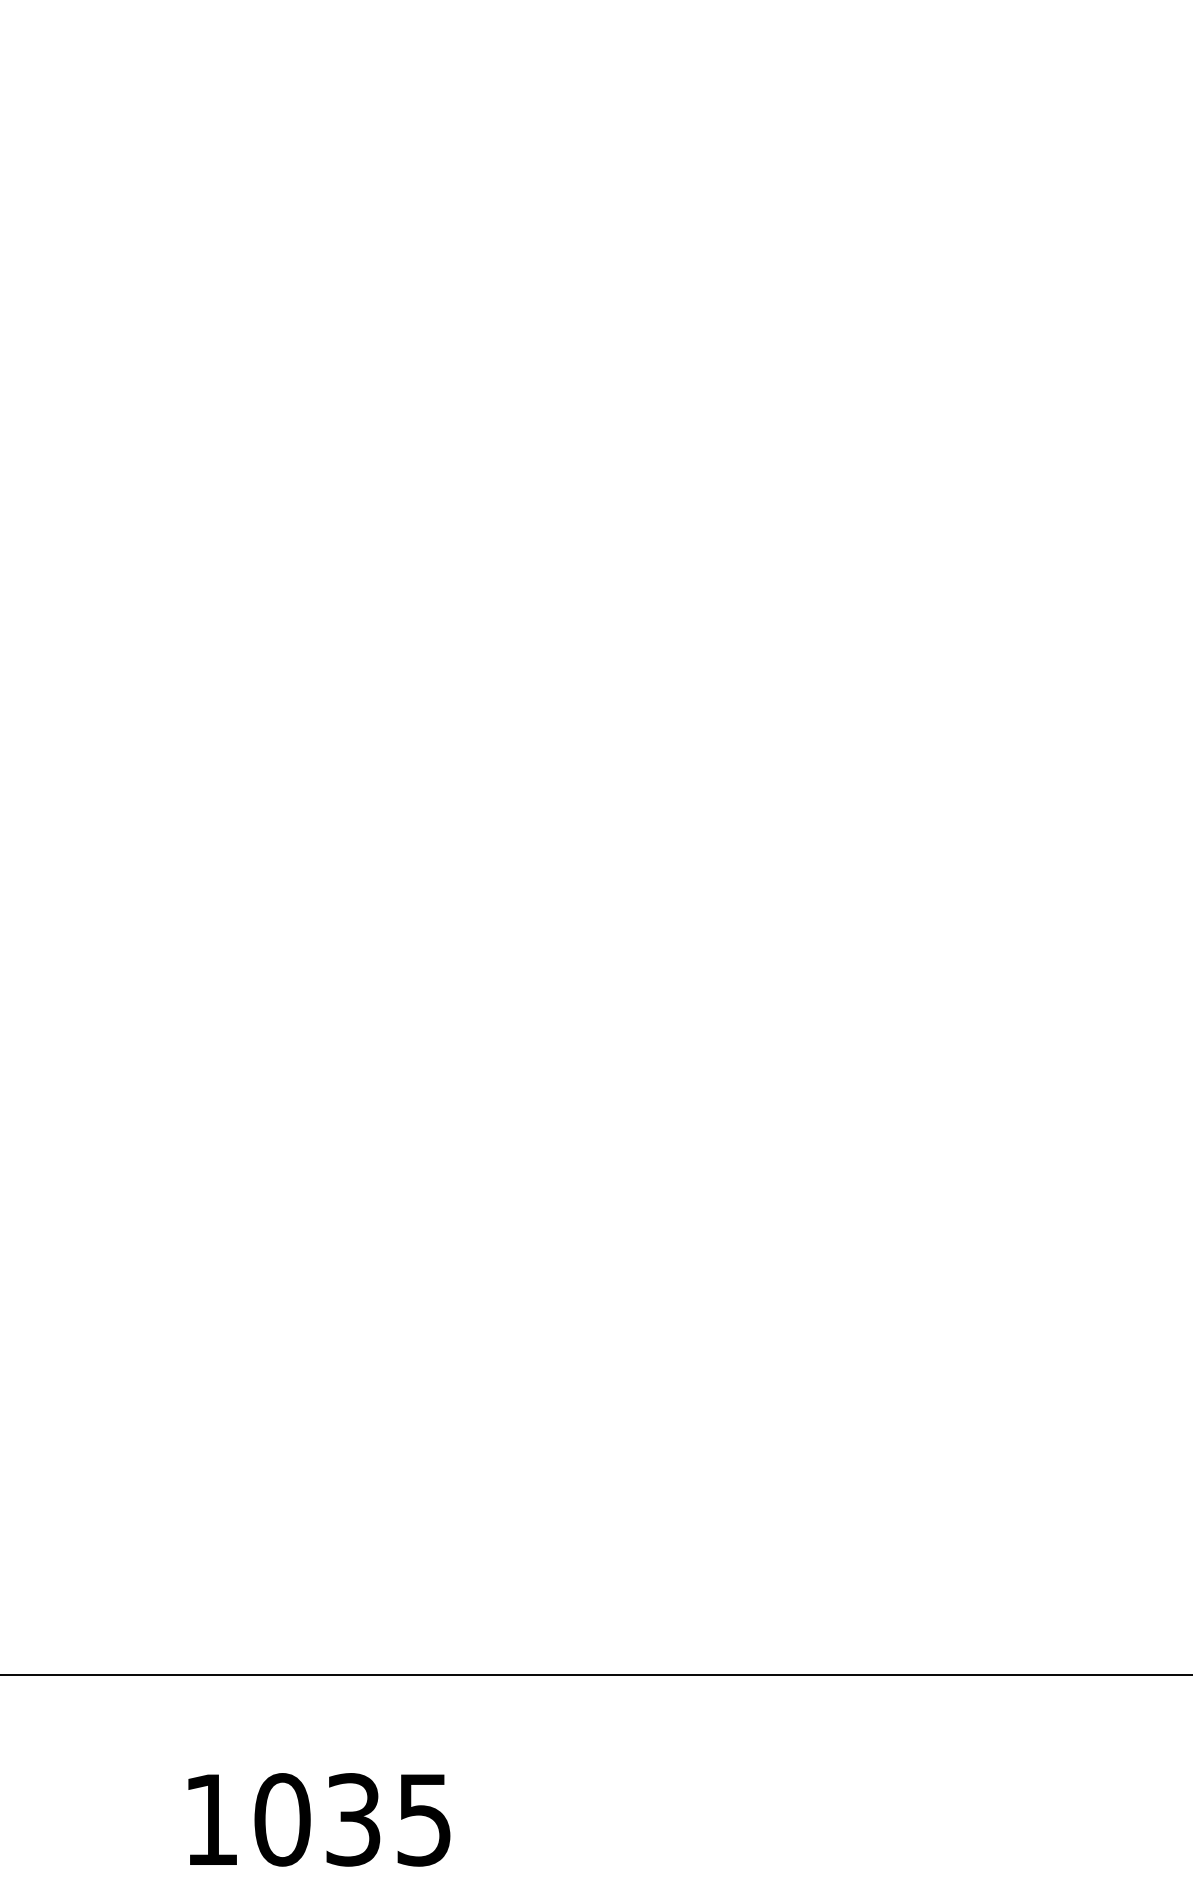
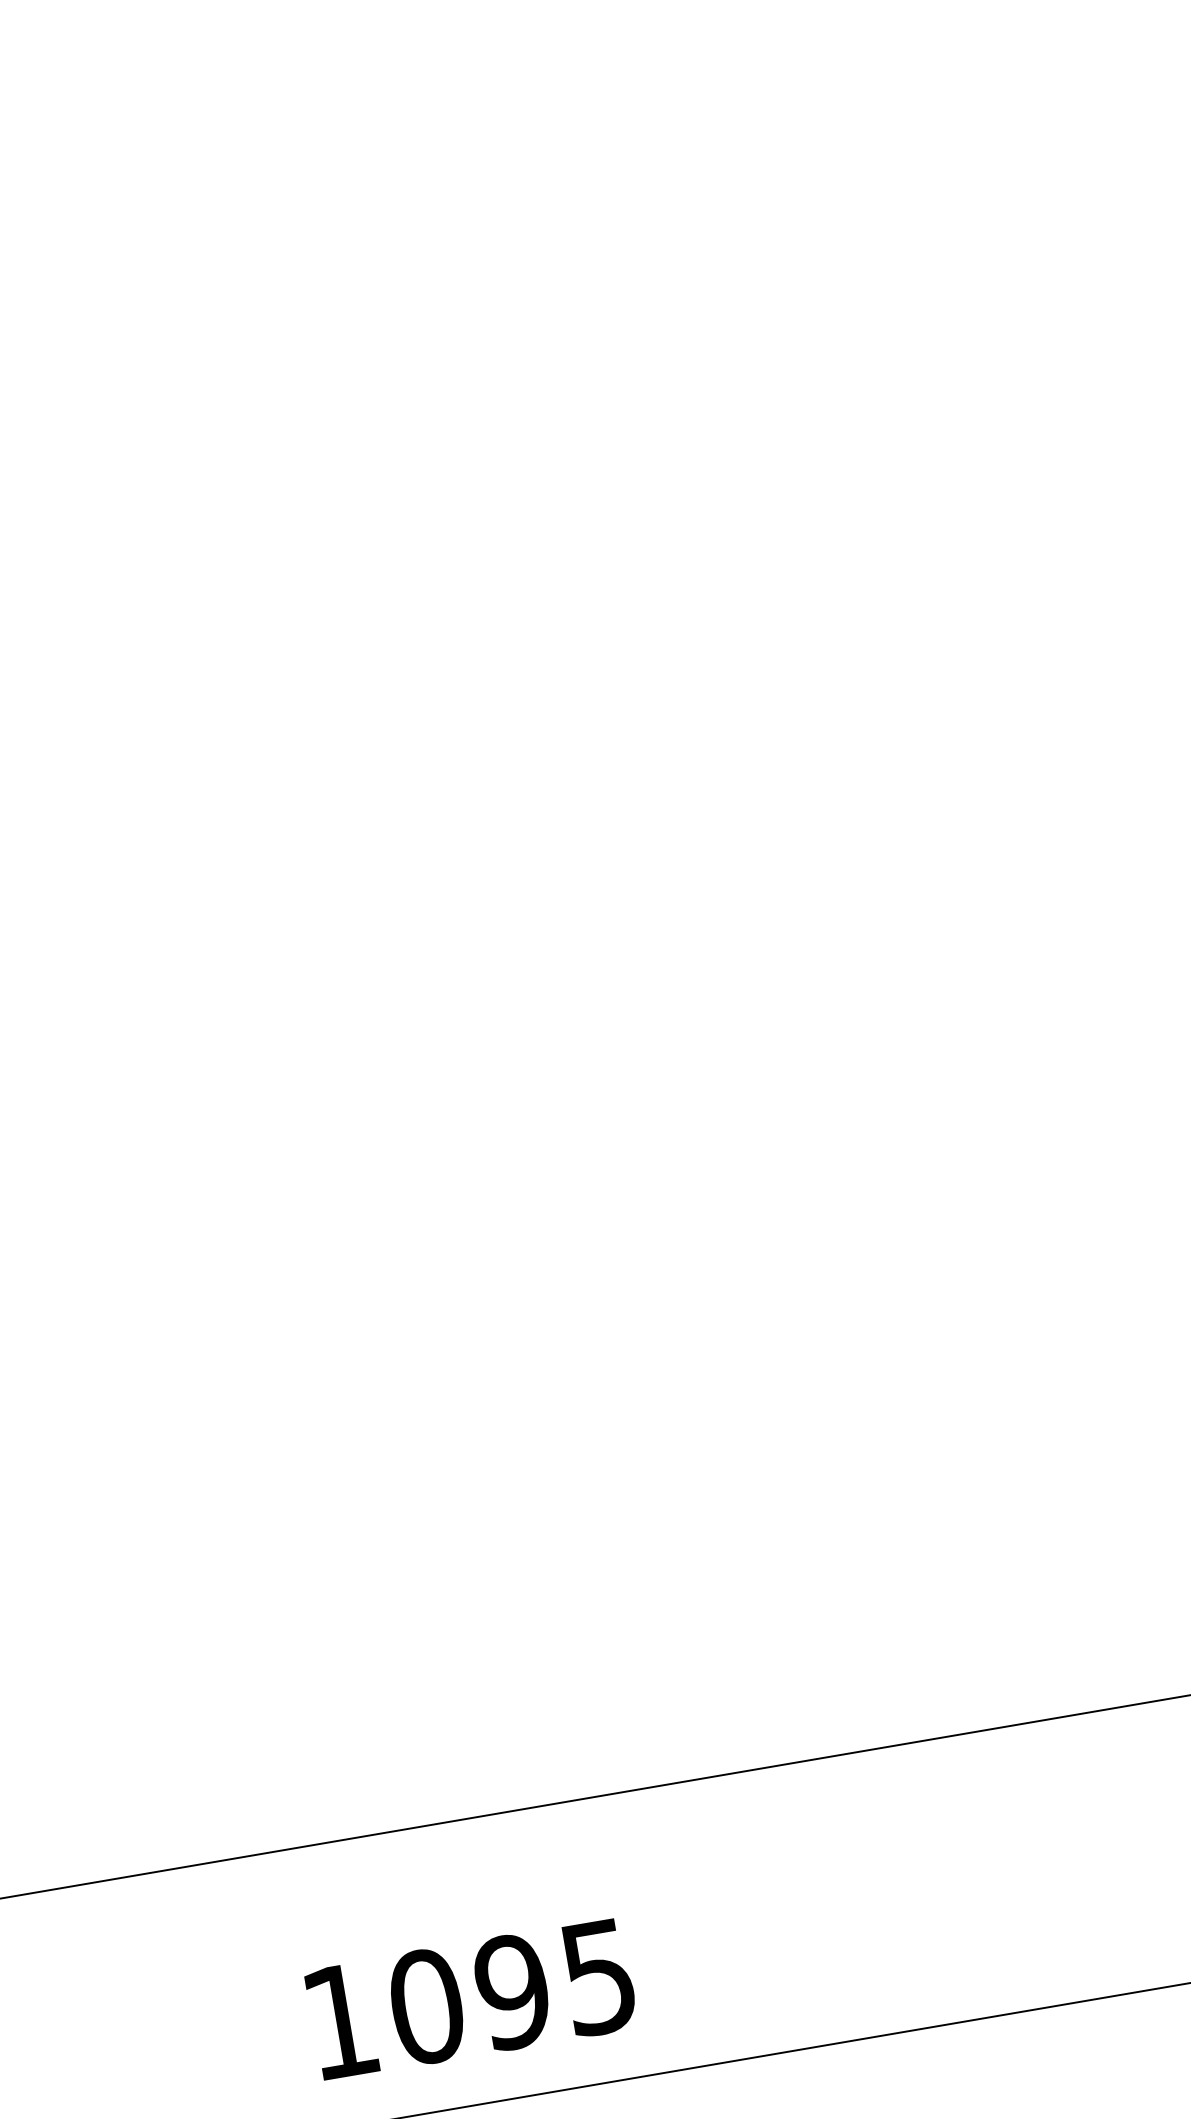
text: (353, 1819) -> (512, 1991), 1035 -> 1095

